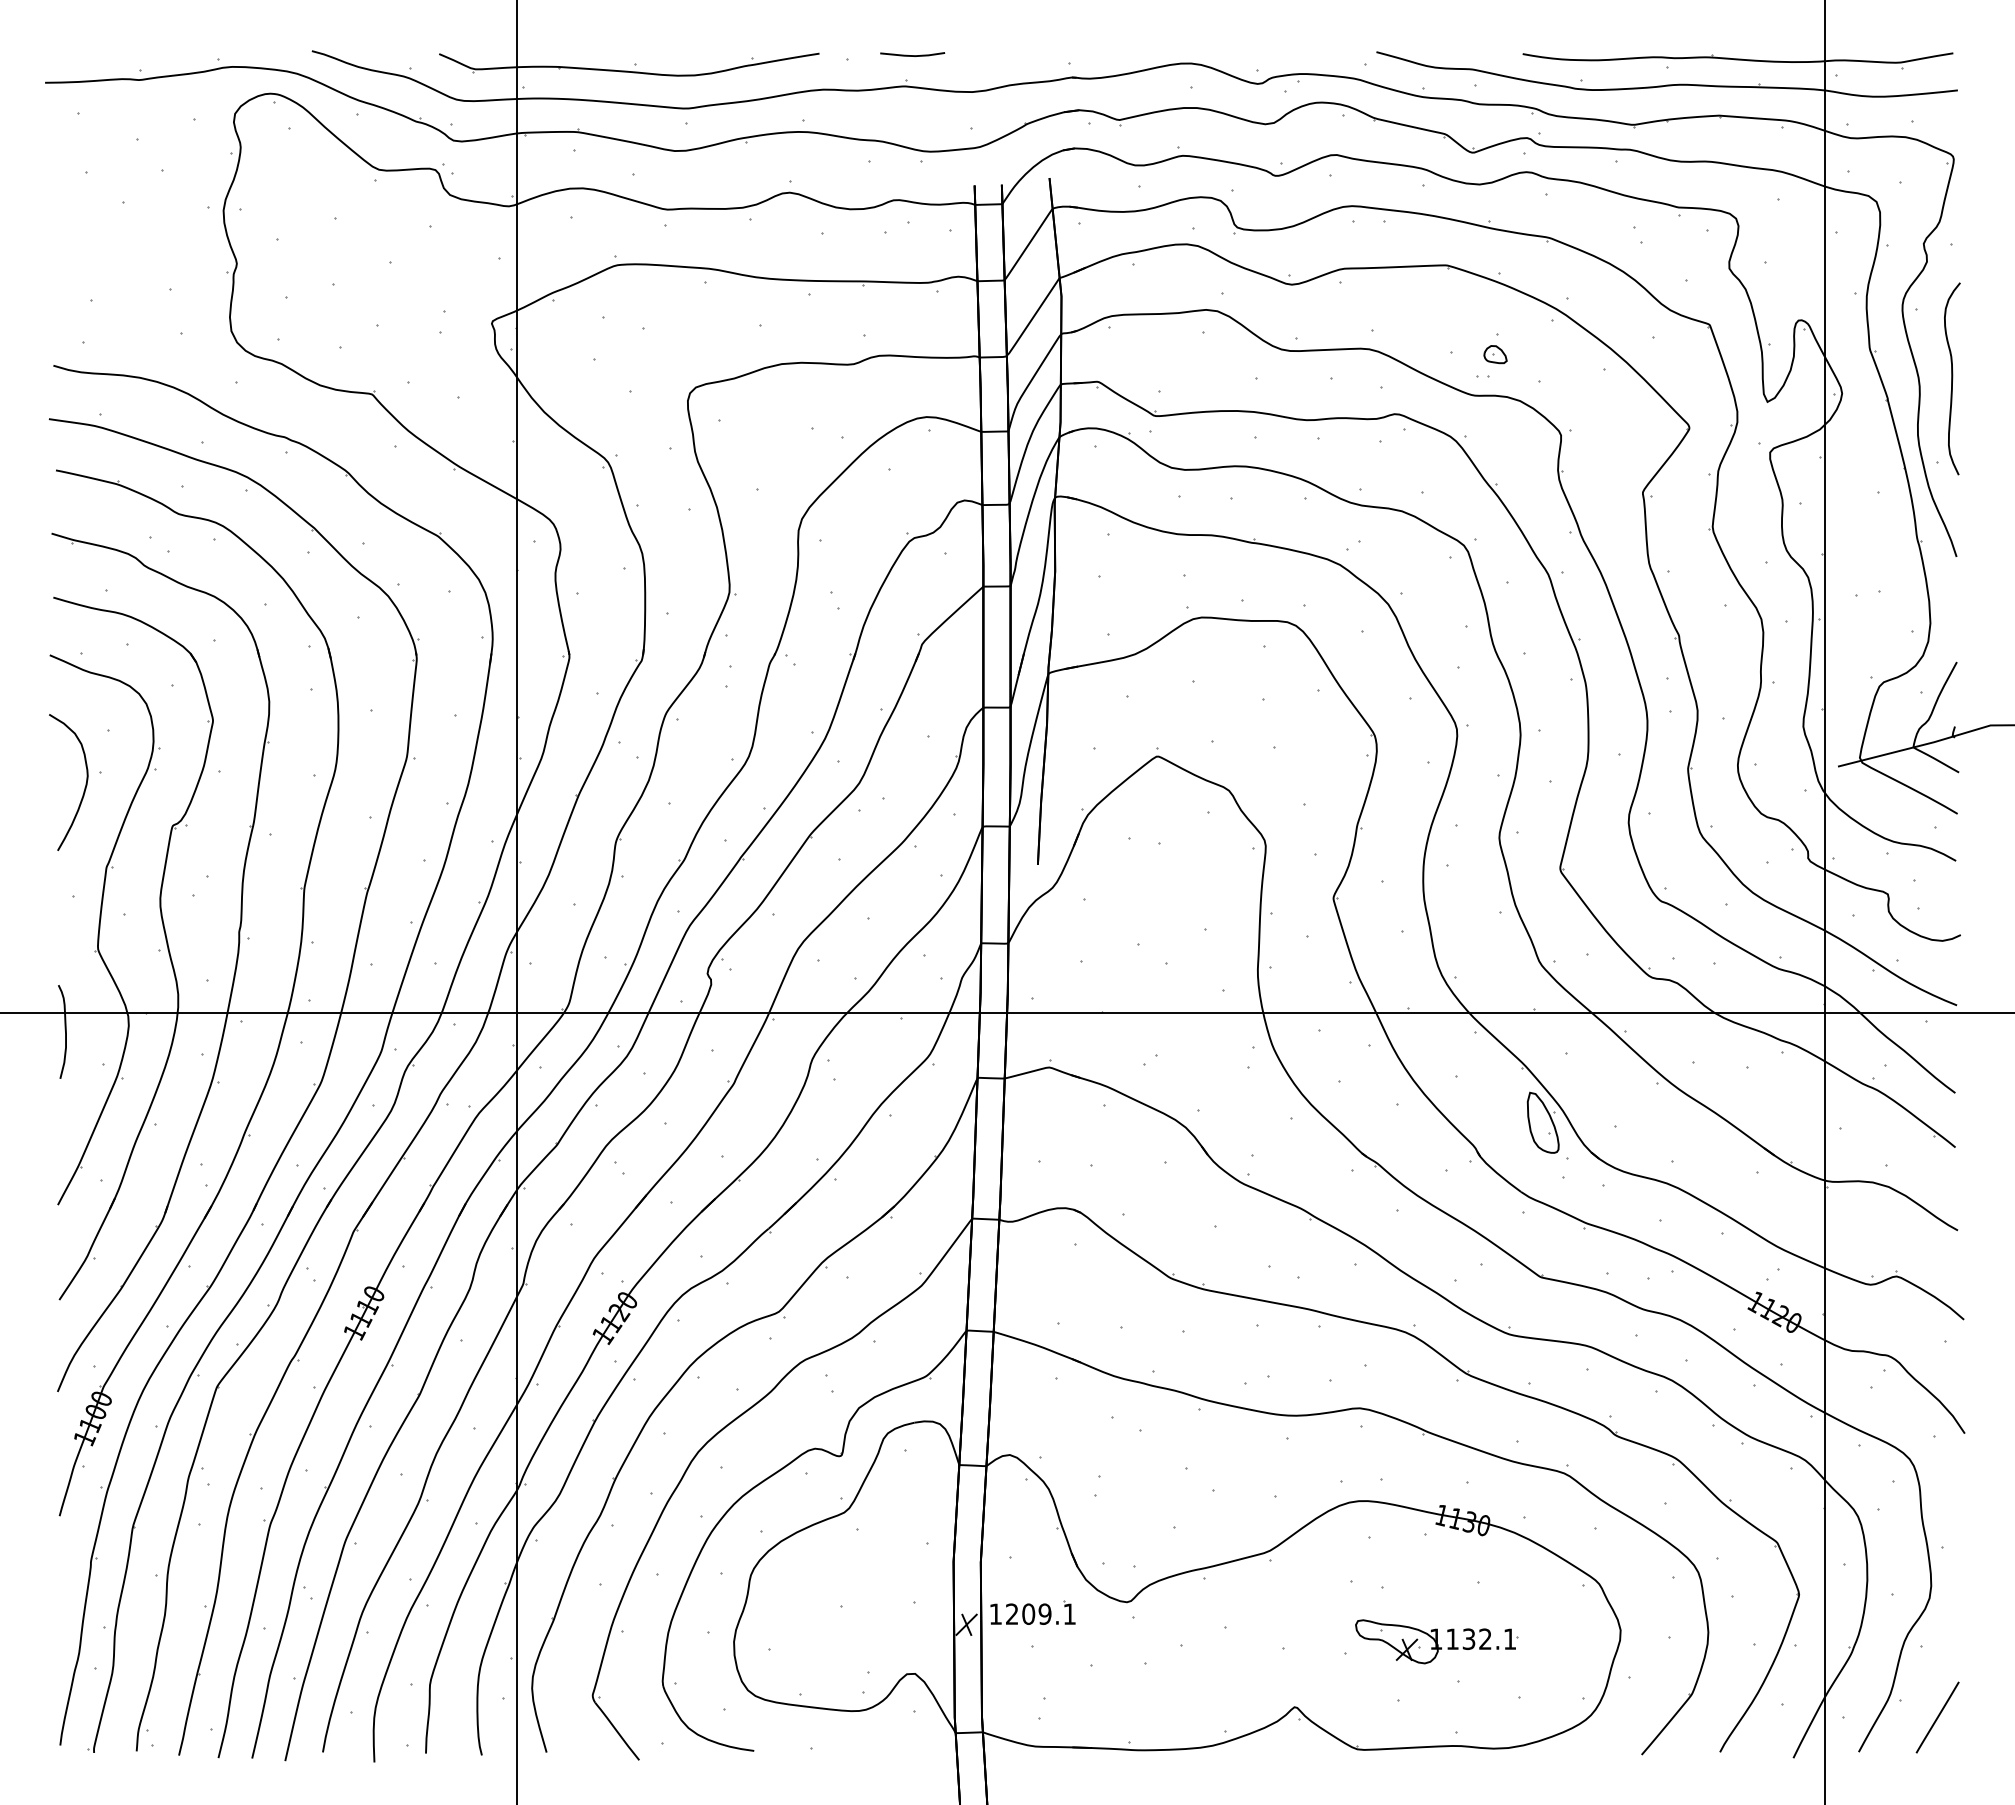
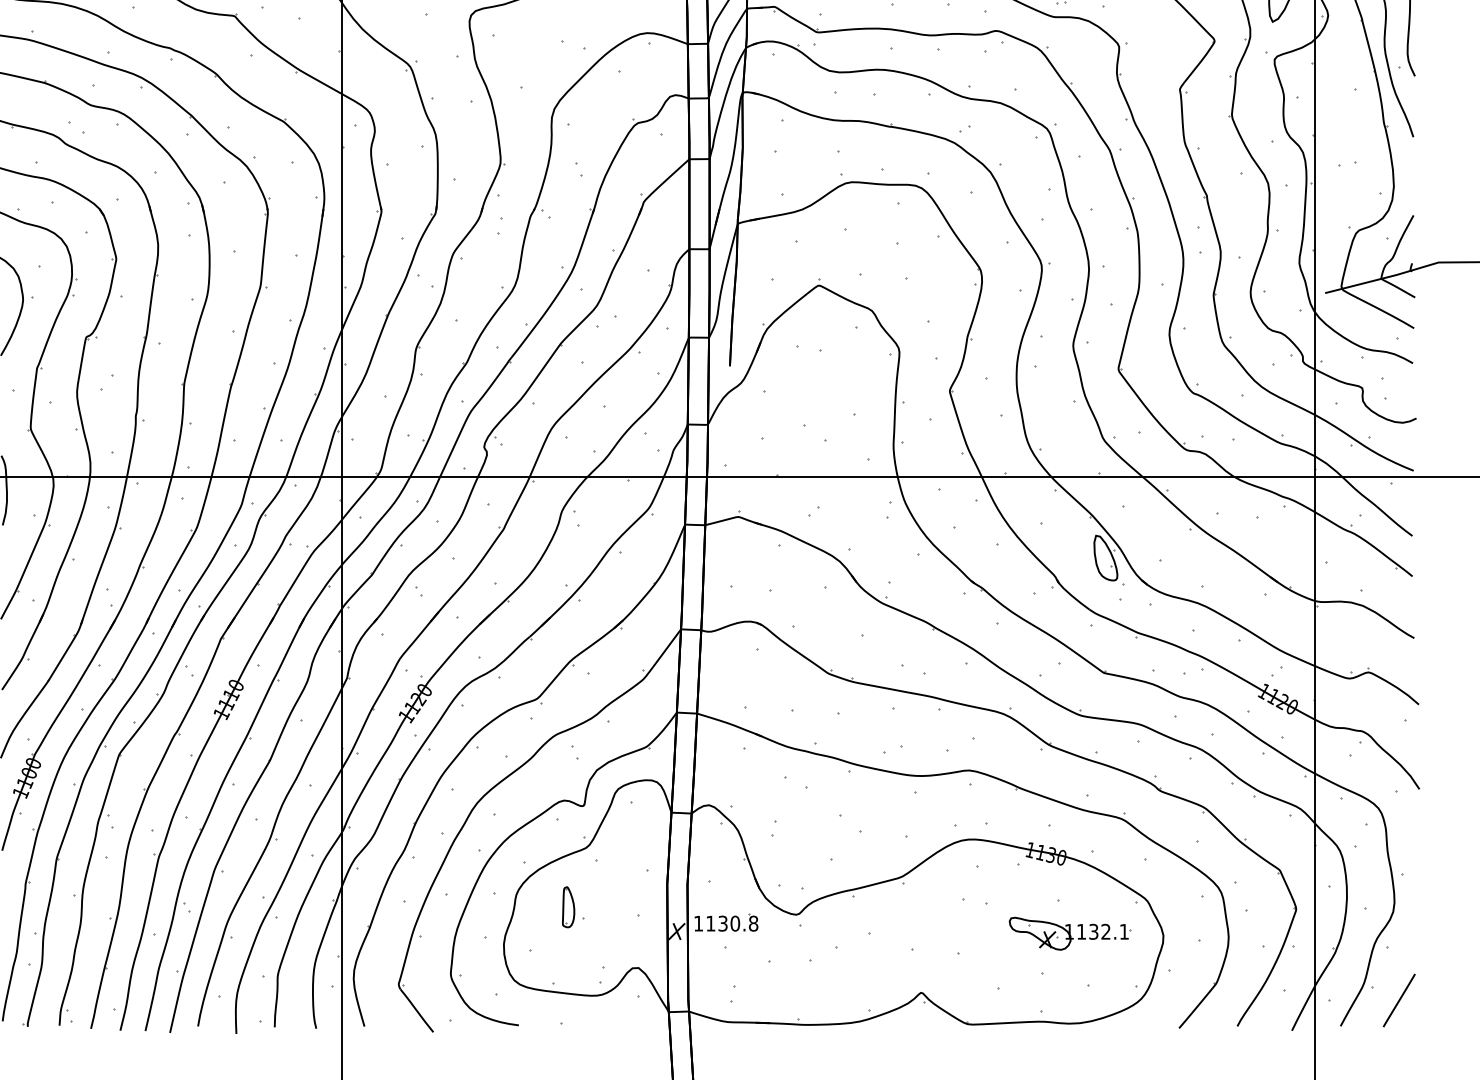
part: (820, 1592) -> (568, 907), added
text: (1041, 1613) -> (732, 923), 1209.1 -> 1130.8
part: (1436, 1641) -> (1069, 933), moved

